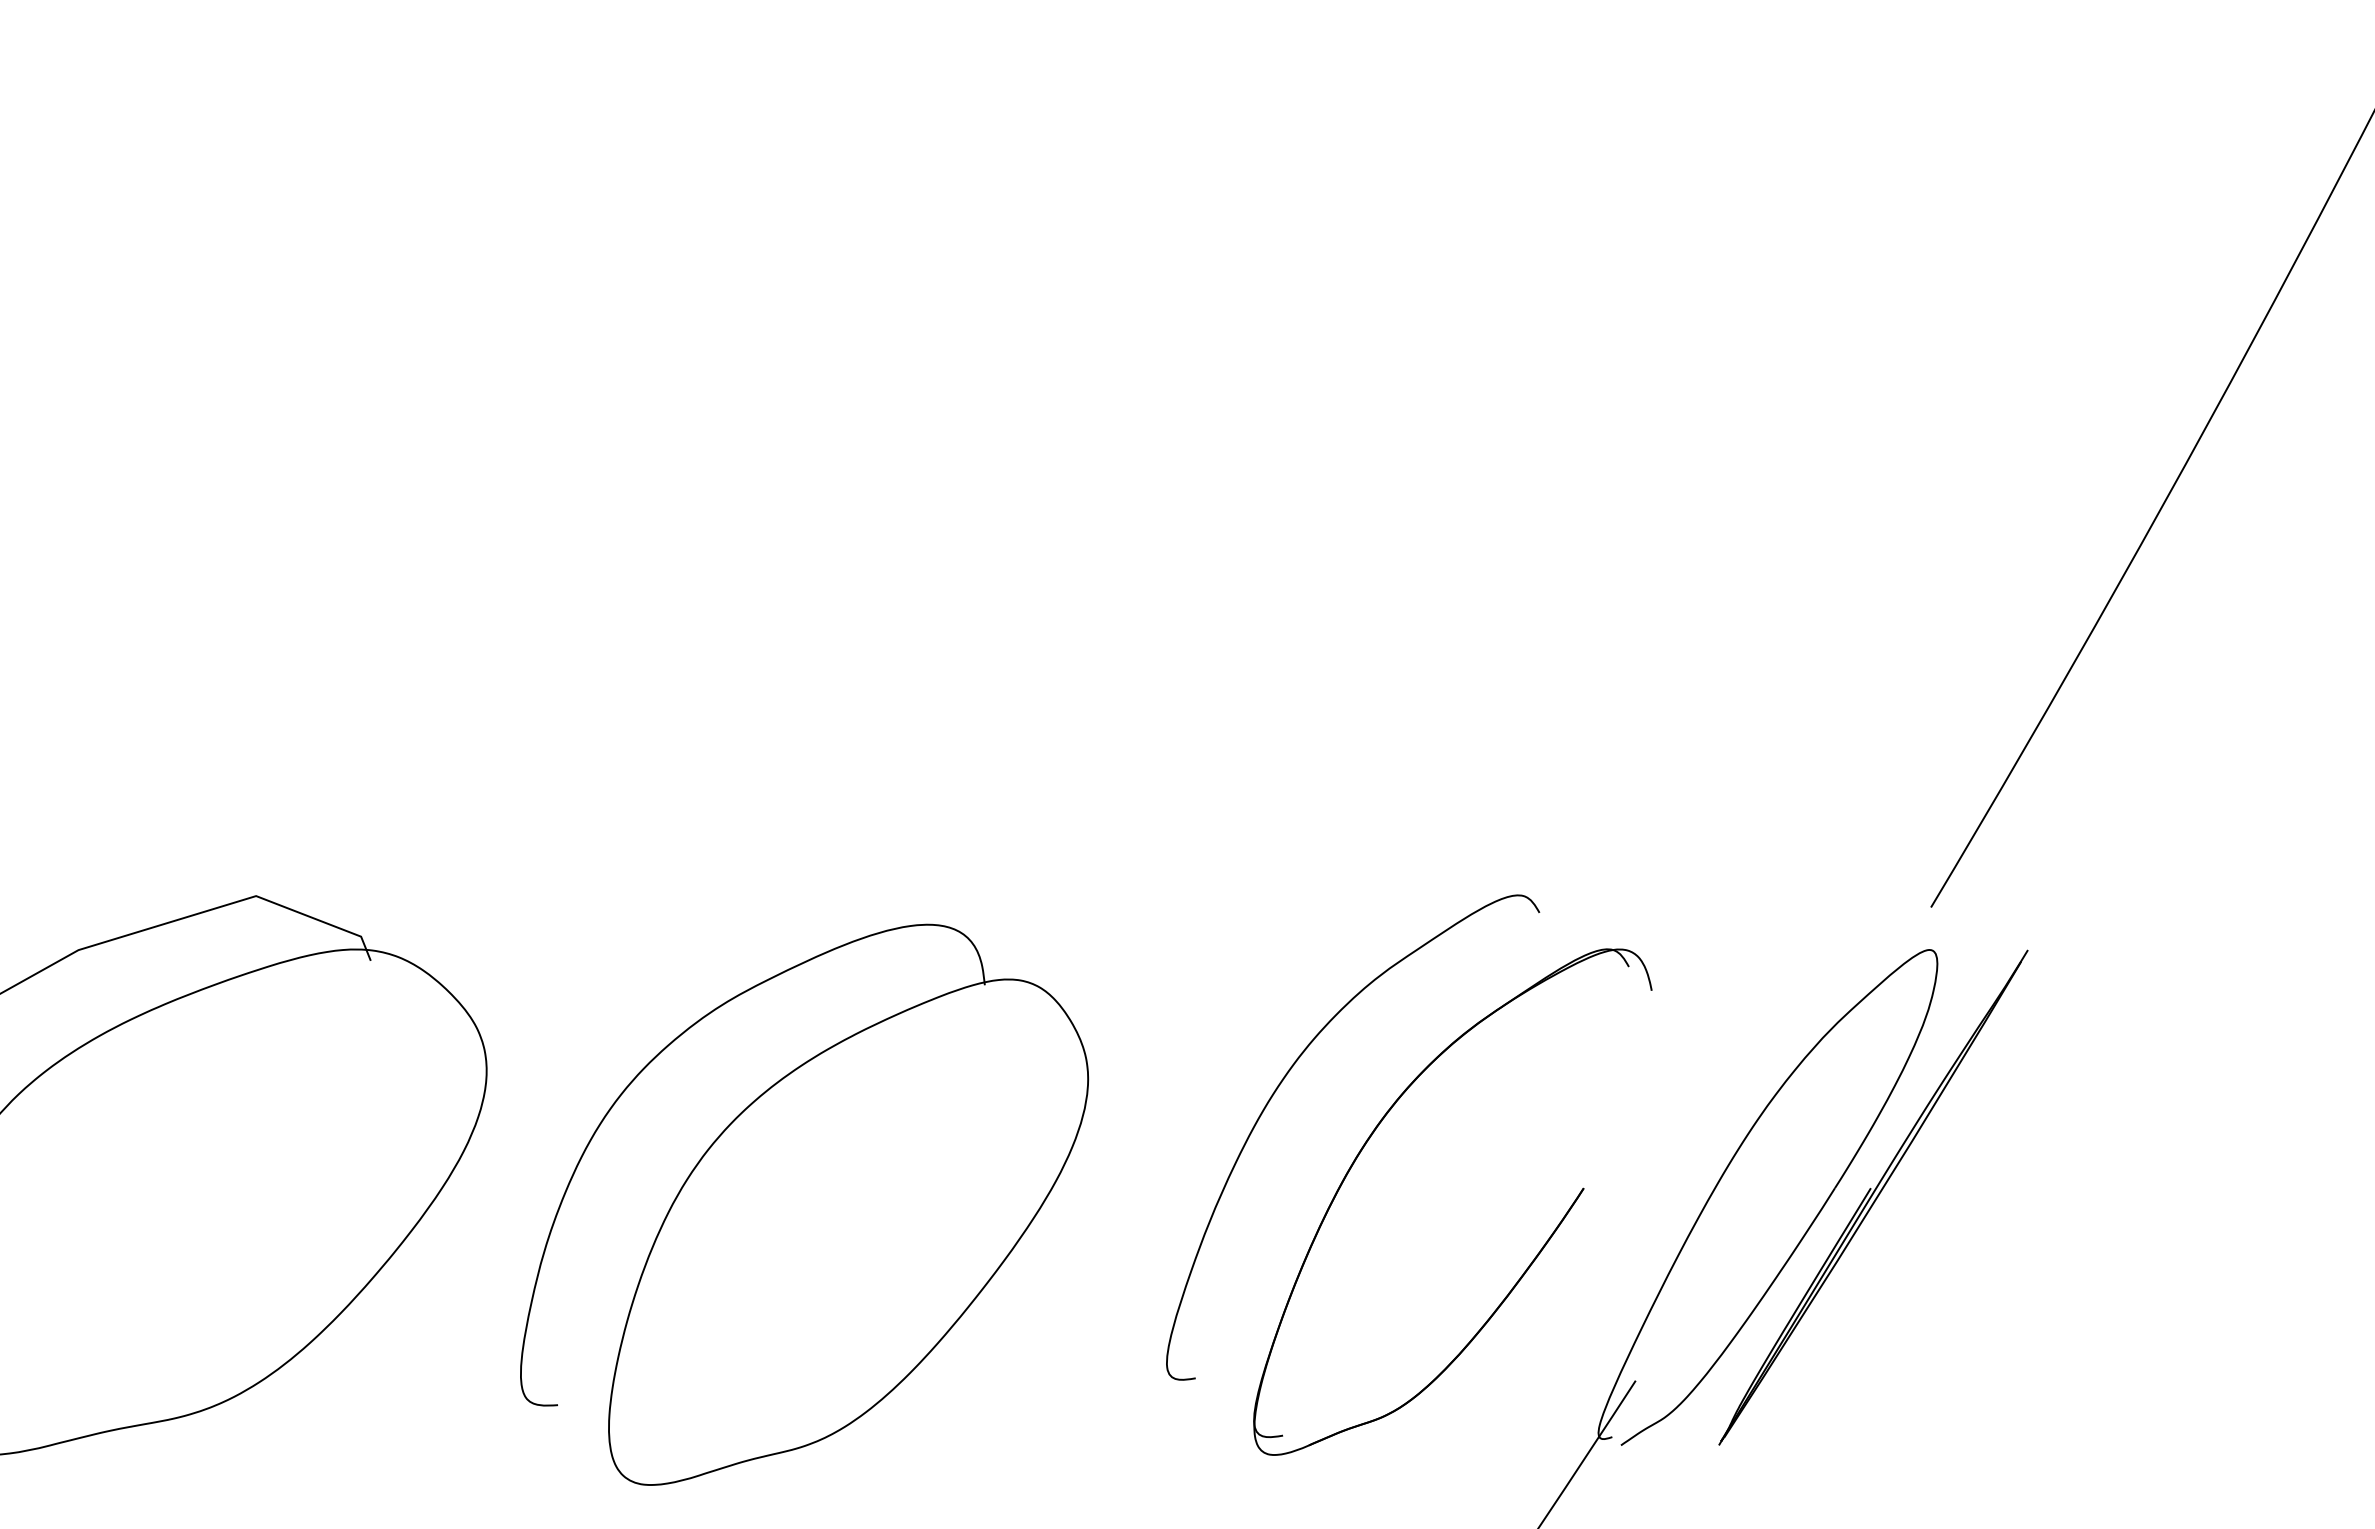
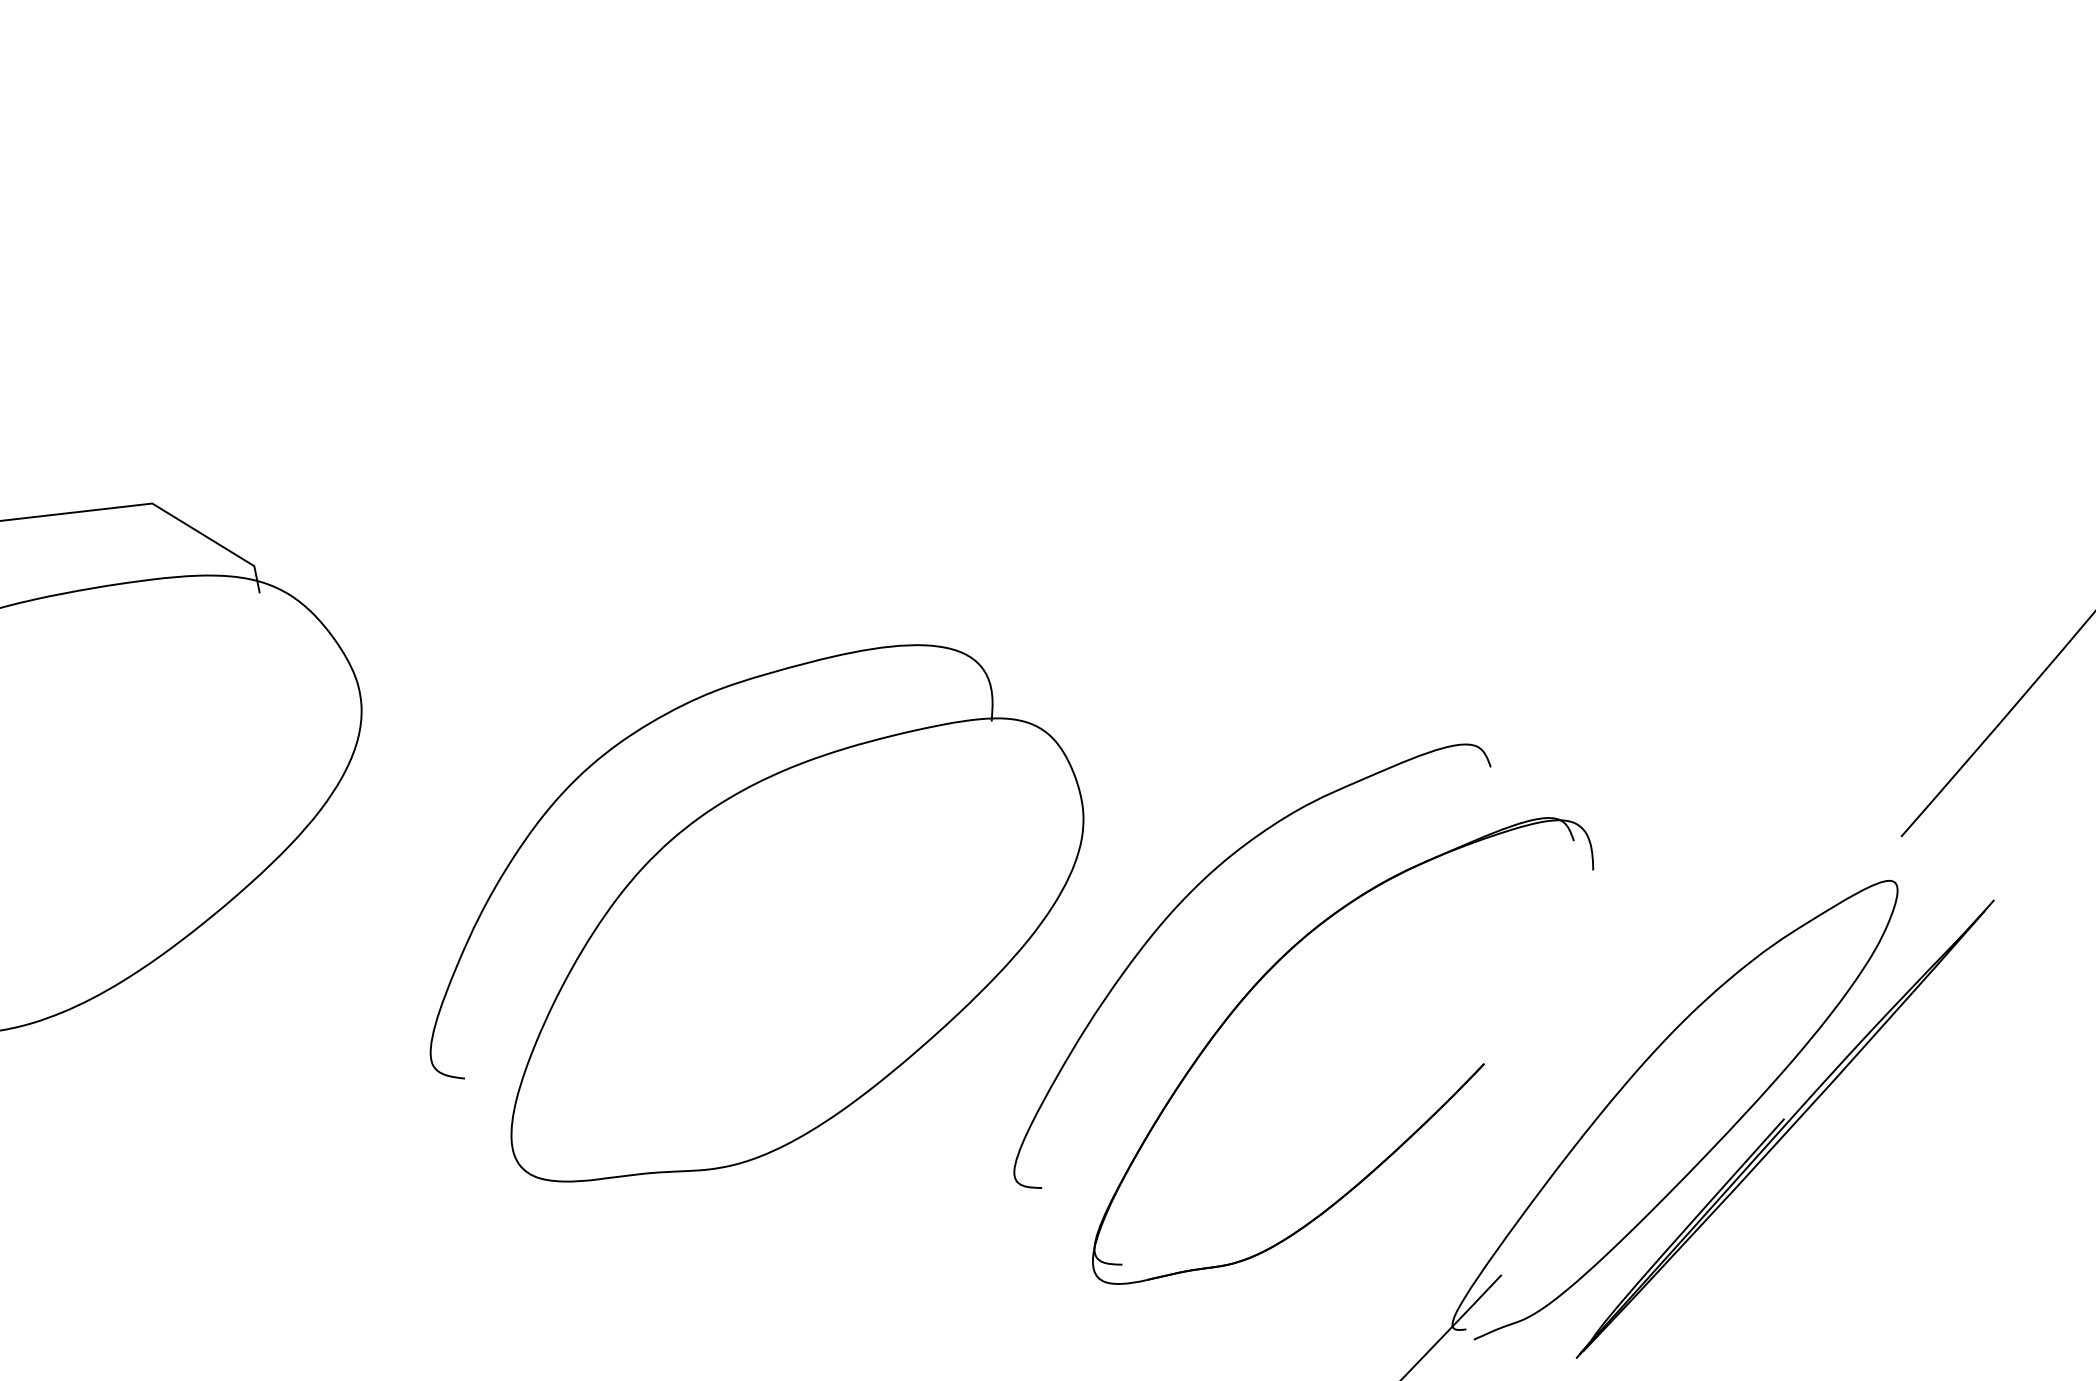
part: (804, 1204) -> (761, 916), moved

